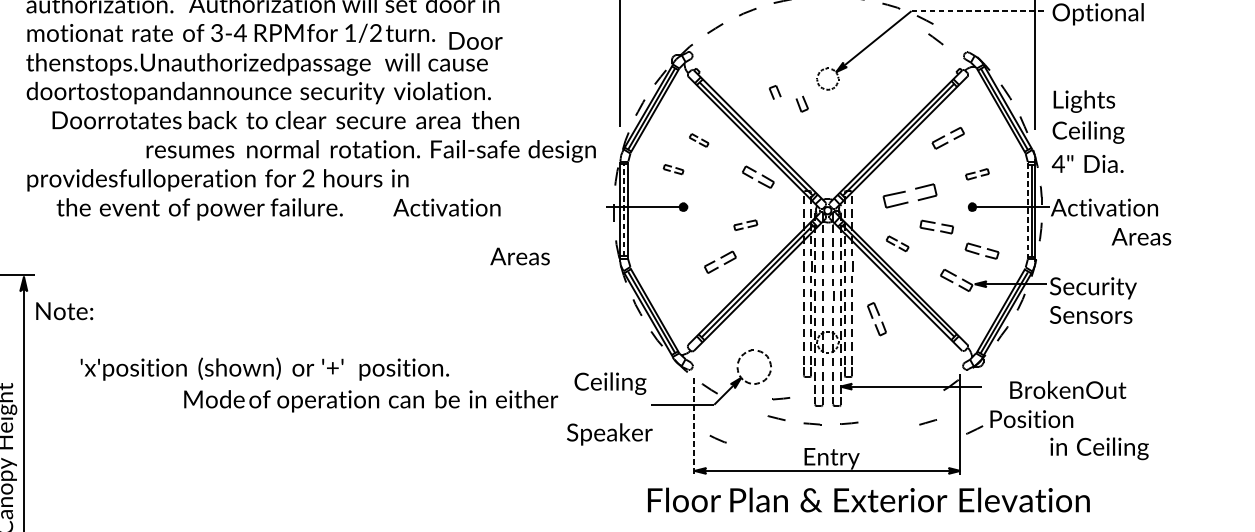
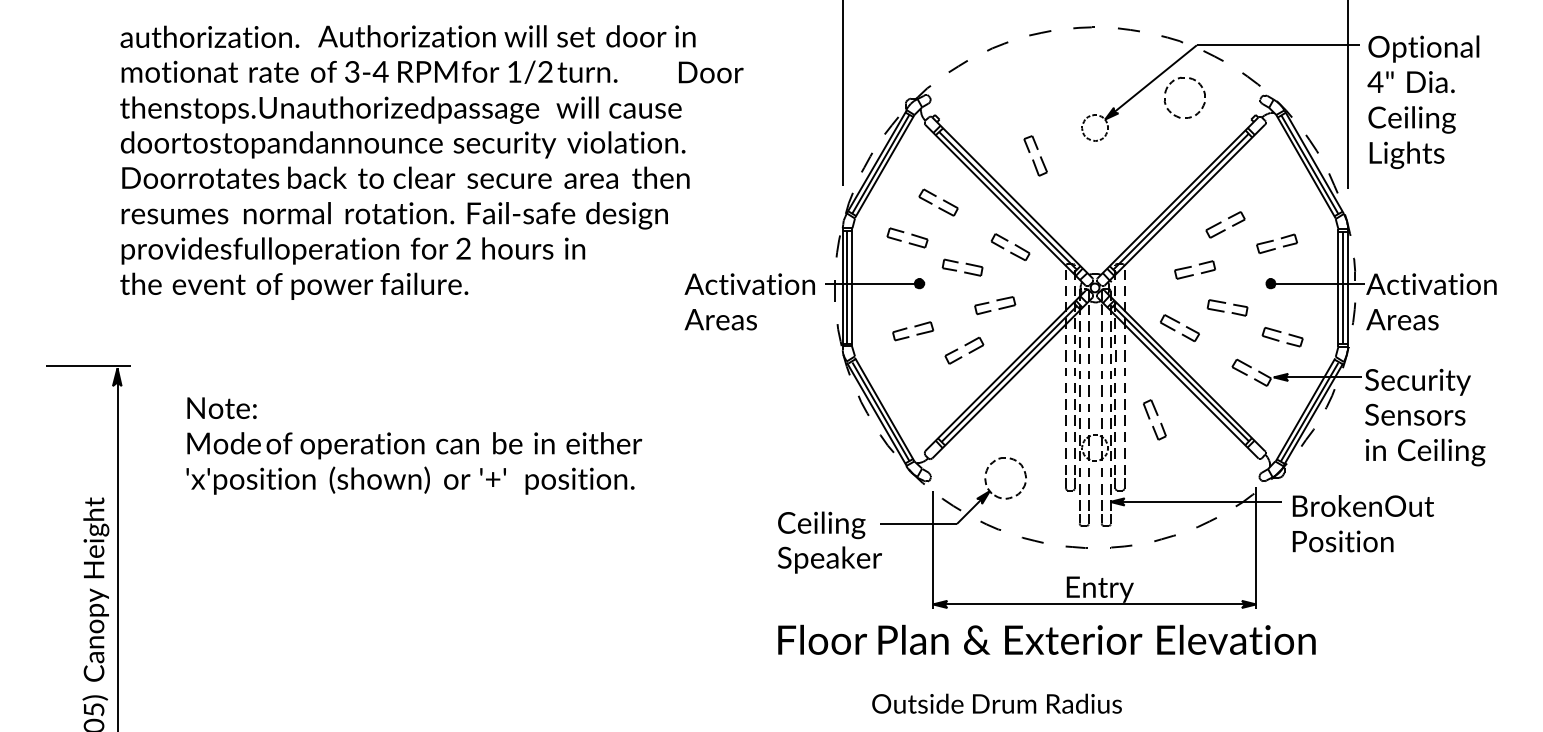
line: (978, 11) -> (1278, 45), dashed -> solid
part: (897, 39) -> (1179, 79), added
line: (935, 39) -> (1251, 79), moved
text: (476, 40) -> (711, 72), moved
part: (801, 104) -> (1039, 166), moved
text: (285, 119) -> (405, 177), moved
text: (1088, 132) -> (1411, 119), moved
part: (948, 137) -> (1225, 224), moved
part: (699, 140) -> (938, 202), size x1.67
text: (370, 151) -> (394, 215), moved
text: (1087, 164) -> (1410, 82), moved
part: (673, 169) -> (907, 237), size x1.67
part: (977, 174) -> (1276, 243), size x1.43
part: (718, 193) -> (962, 267), added
part: (909, 195) -> (1194, 269), size x0.62
text: (446, 207) -> (749, 283), moved
text: (199, 208) -> (294, 285), moved
line: (624, 209) -> (847, 286), dashed -> solid
line: (1028, 210) -> (1338, 287), dashed -> solid
part: (745, 225) -> (995, 305), size x1.43
text: (1141, 236) -> (1402, 319), moved
part: (897, 244) -> (1179, 328), size x1.43
part: (678, 246) -> (913, 331), added
text: (519, 256) -> (720, 319), moved
text: (64, 310) -> (221, 407), moved
text: (610, 383) -> (821, 525), moved
text: (1067, 389) -> (1362, 505), moved
line: (781, 398) -> (1038, 516), removed
text: (370, 401) -> (414, 445), moved
line: (927, 422) -> (1164, 538), moved
line: (694, 426) -> (932, 550), dashed -> solid
line: (974, 429) -> (1206, 522), moved
line: (717, 438) -> (990, 525), moved
text: (1099, 448) -> (1425, 452), moved
text: (868, 499) -> (1046, 639), moved

